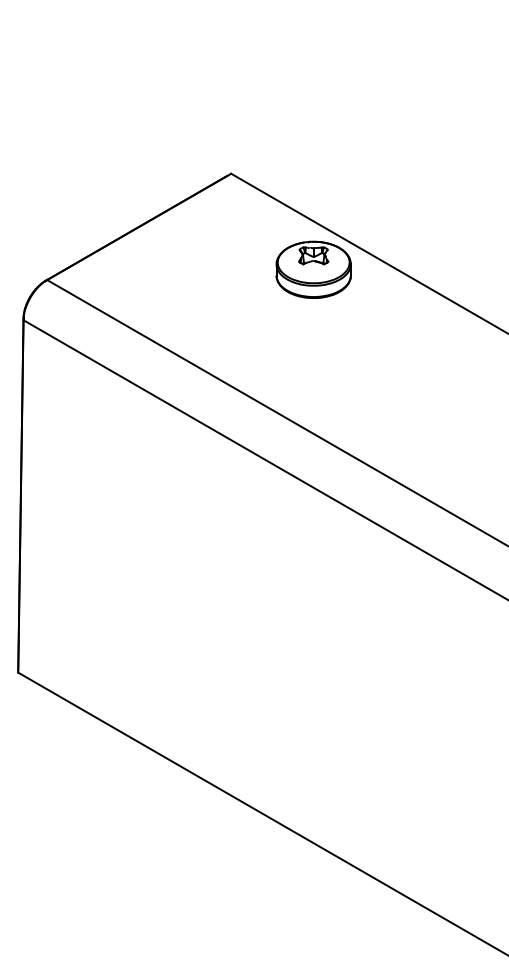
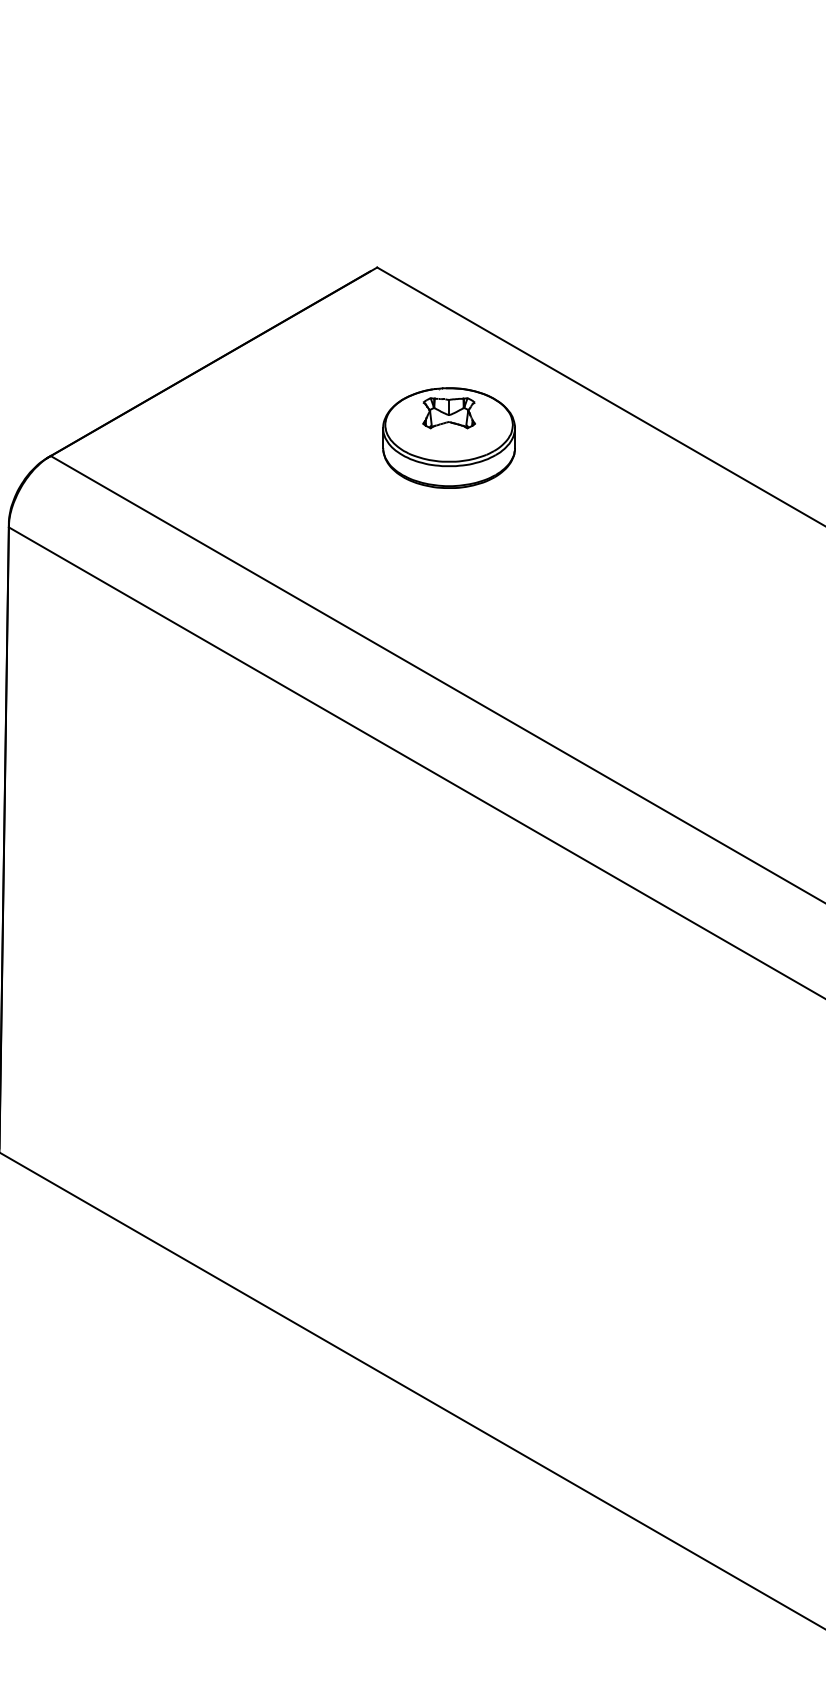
part: (313, 269) -> (448, 437), moved

